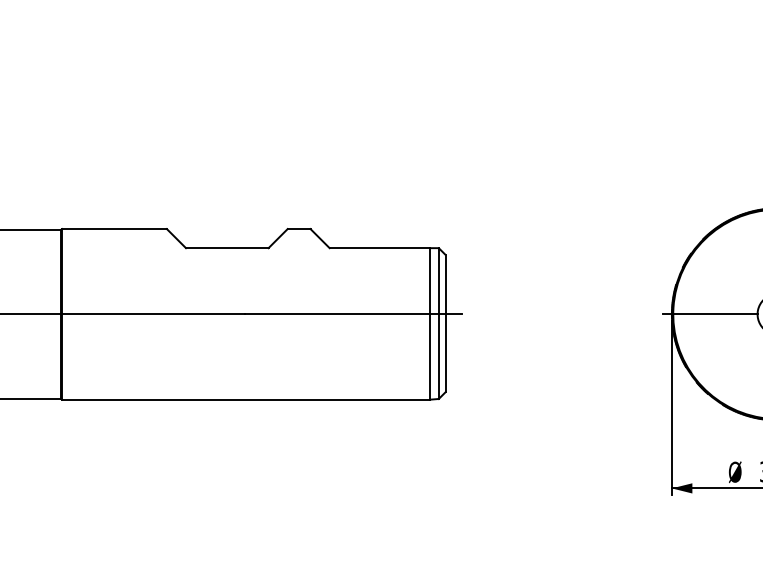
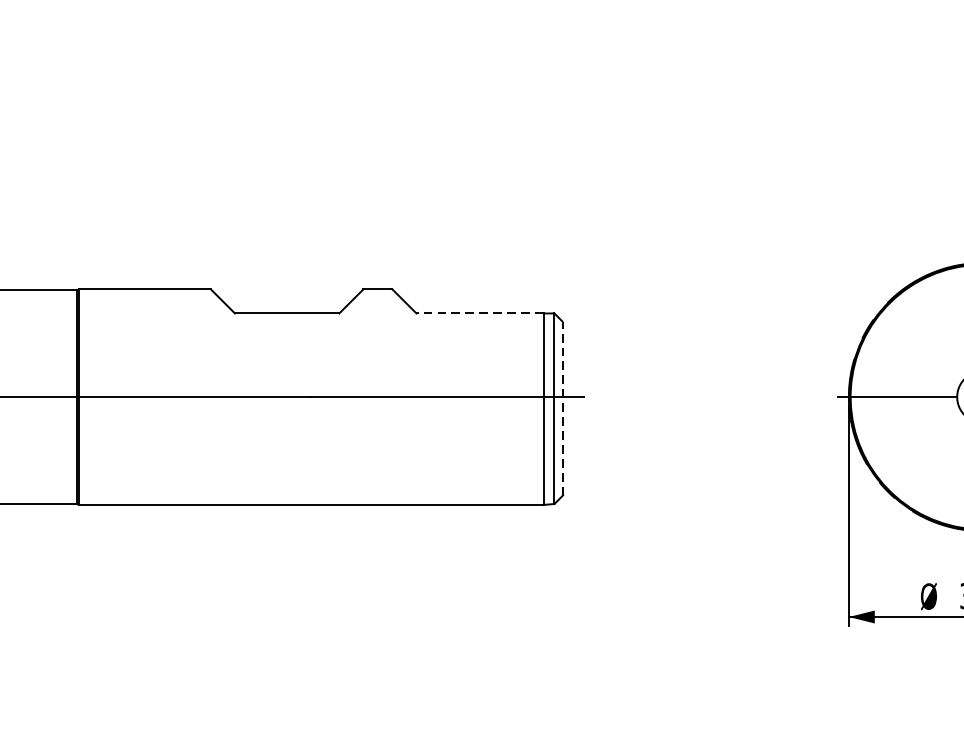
line: (379, 248) -> (479, 313), solid -> dashed
line: (445, 323) -> (562, 408), solid -> dashed

